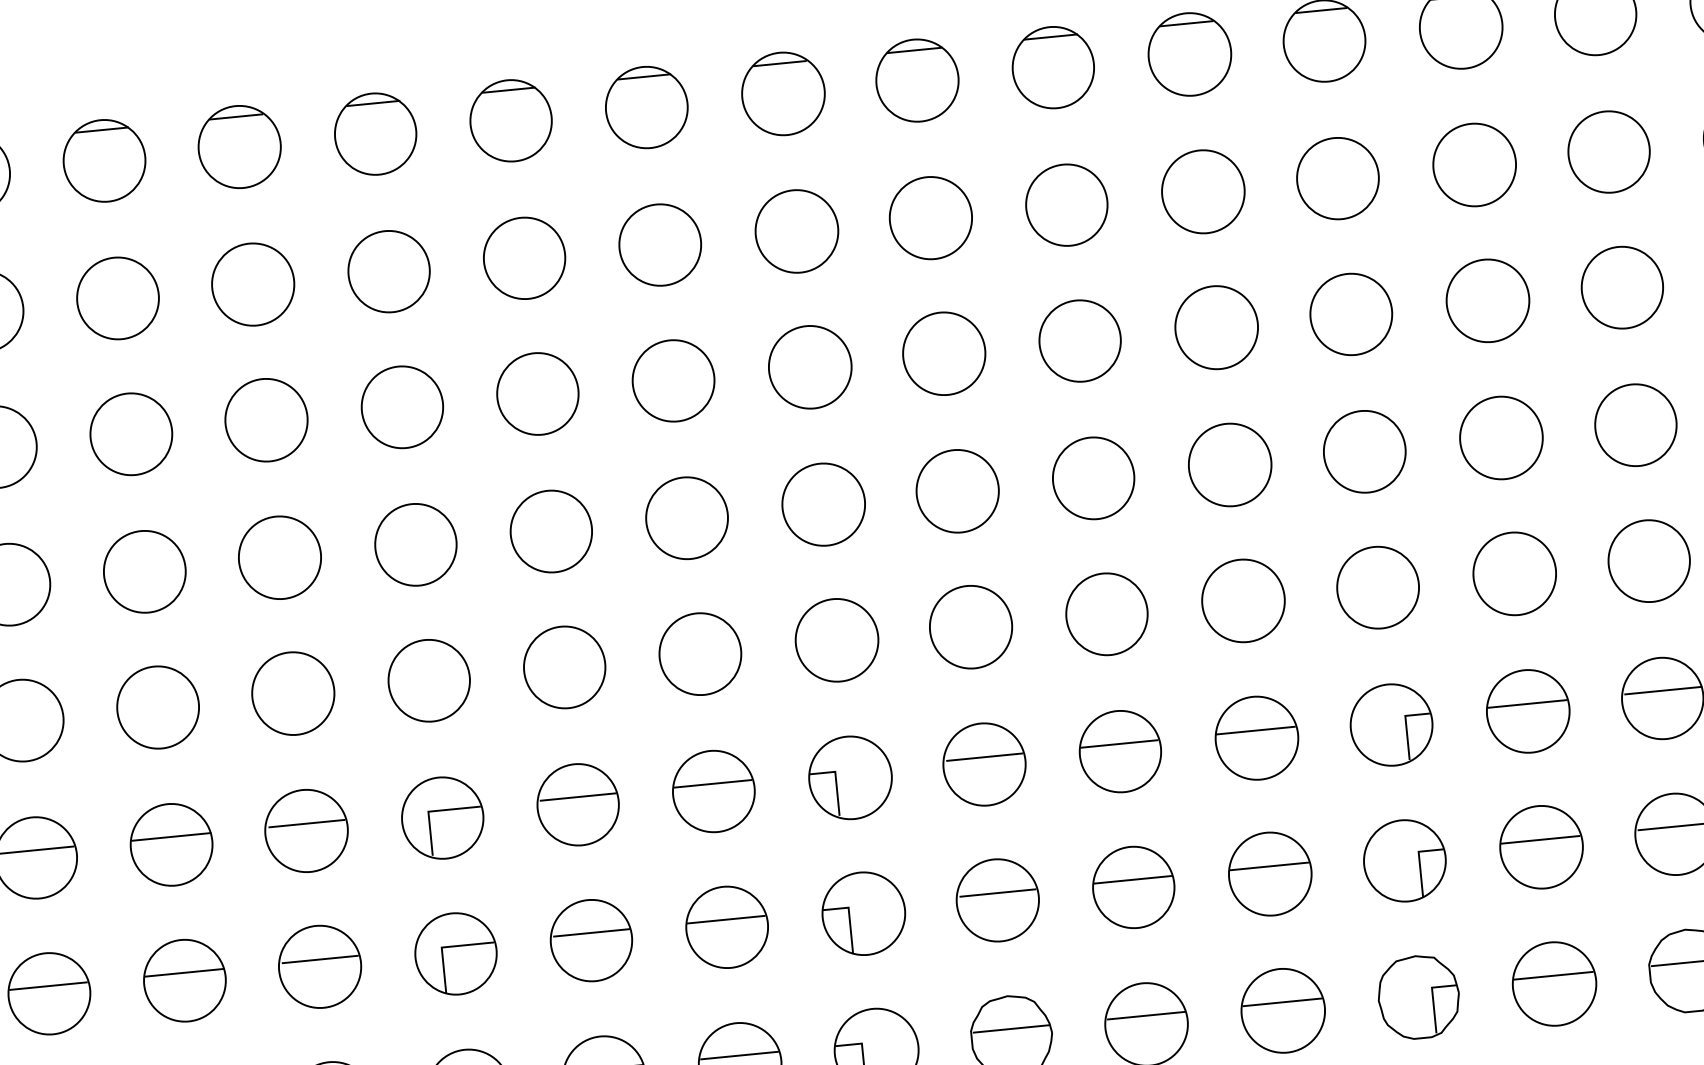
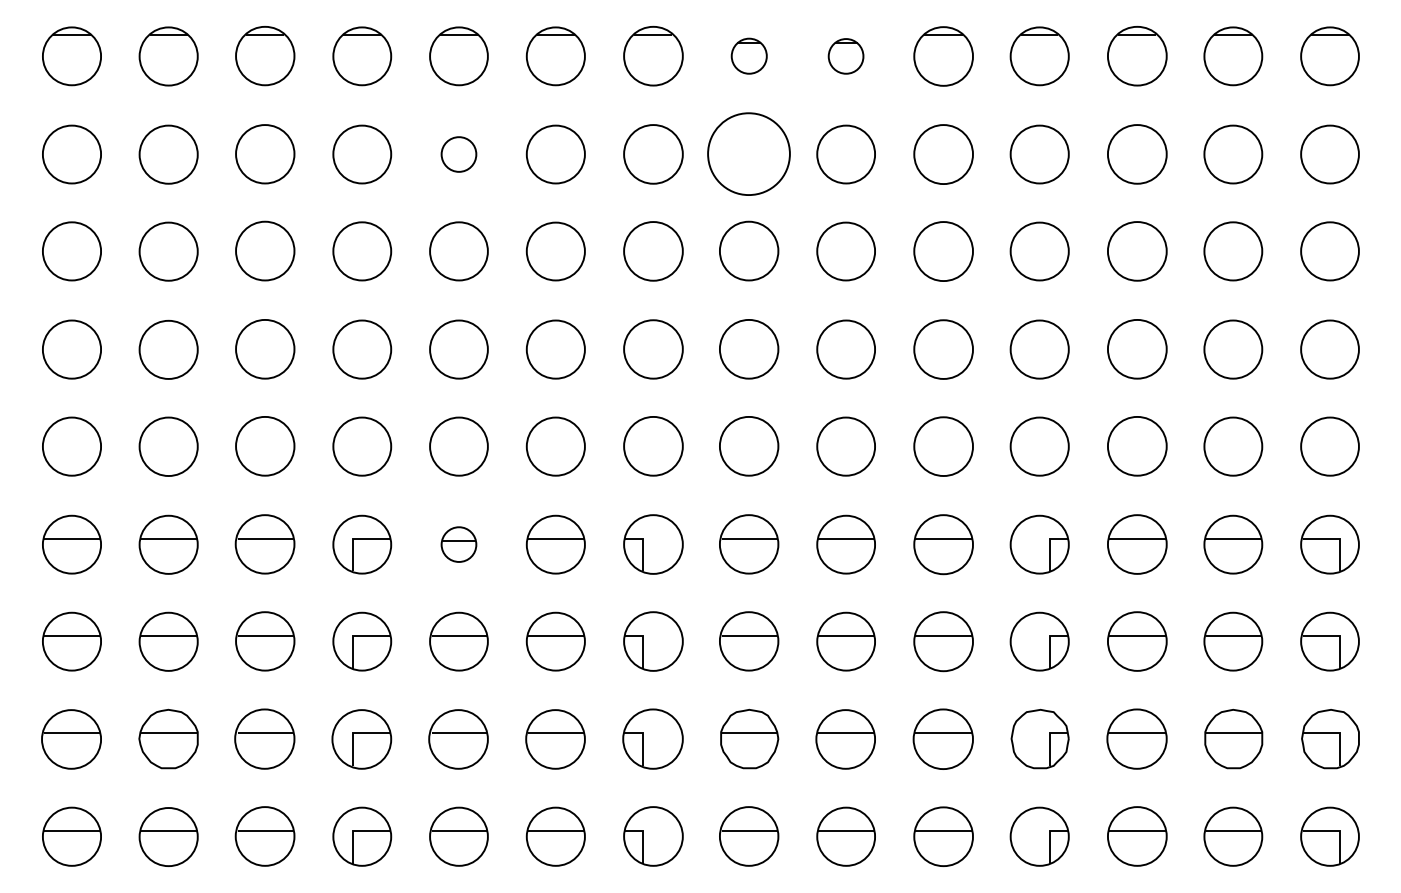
part: (1052, 67) -> (845, 56), size x0.6
part: (918, 81) -> (749, 56), size x0.6
part: (931, 218) -> (749, 154), size x1.4
part: (523, 258) -> (458, 154), size x0.6
part: (577, 804) -> (458, 544), size x0.6

